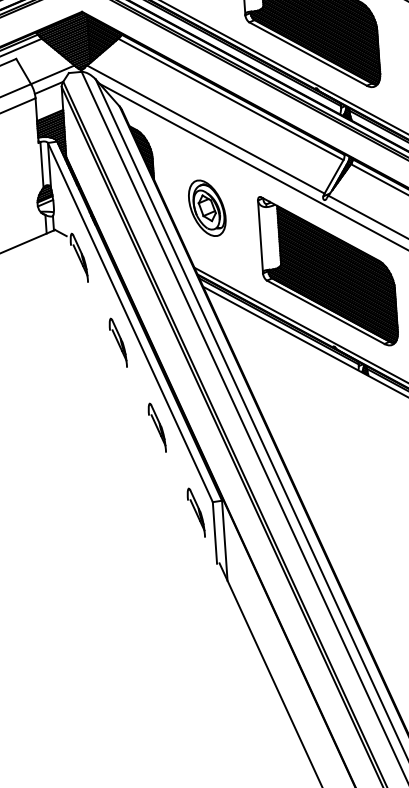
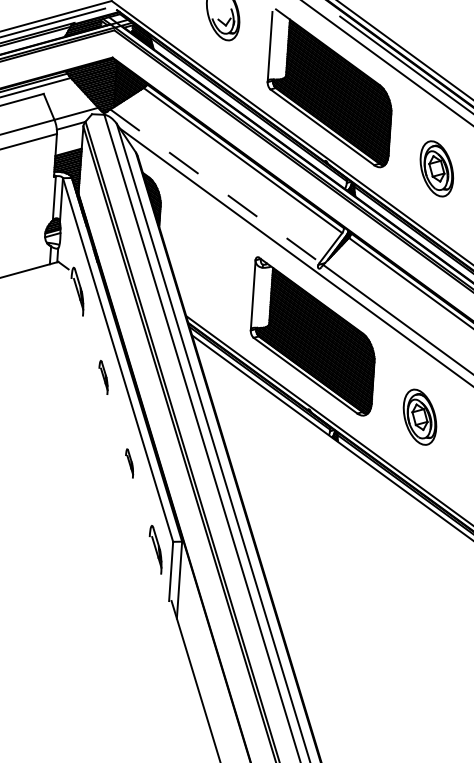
line: (206, 129) -> (215, 185), solid -> dashed
part: (207, 207) -> (206, 260), removed
part: (117, 342) -> (103, 377), size x0.7
part: (156, 427) -> (129, 463), size x0.6

